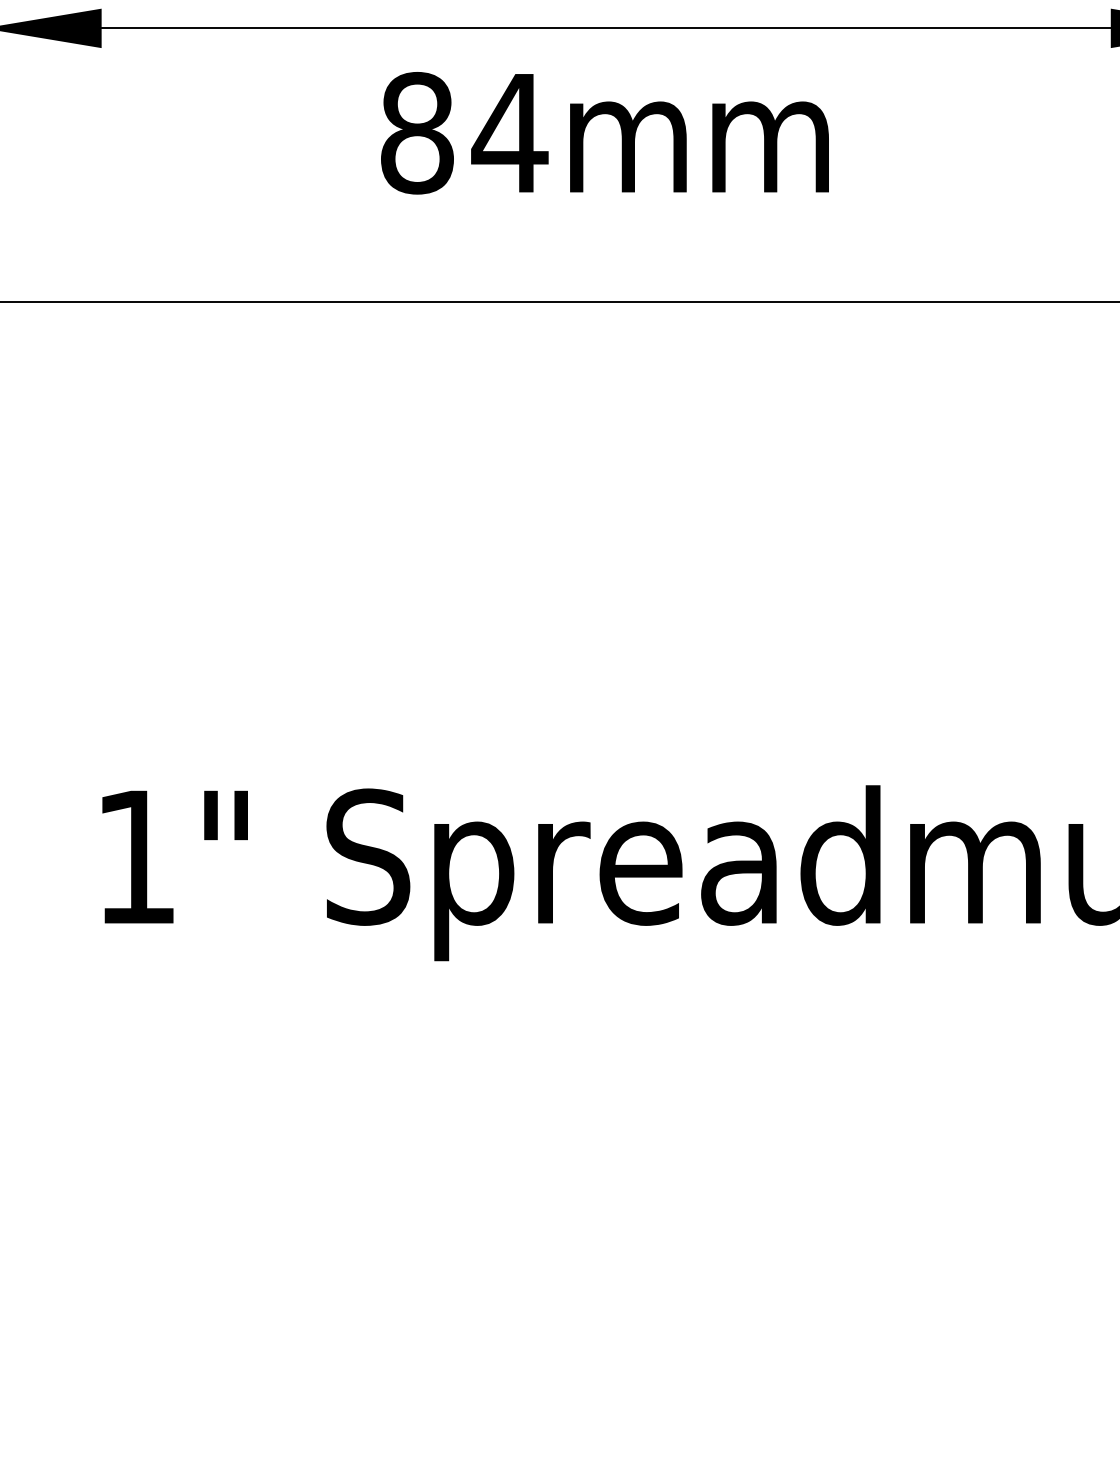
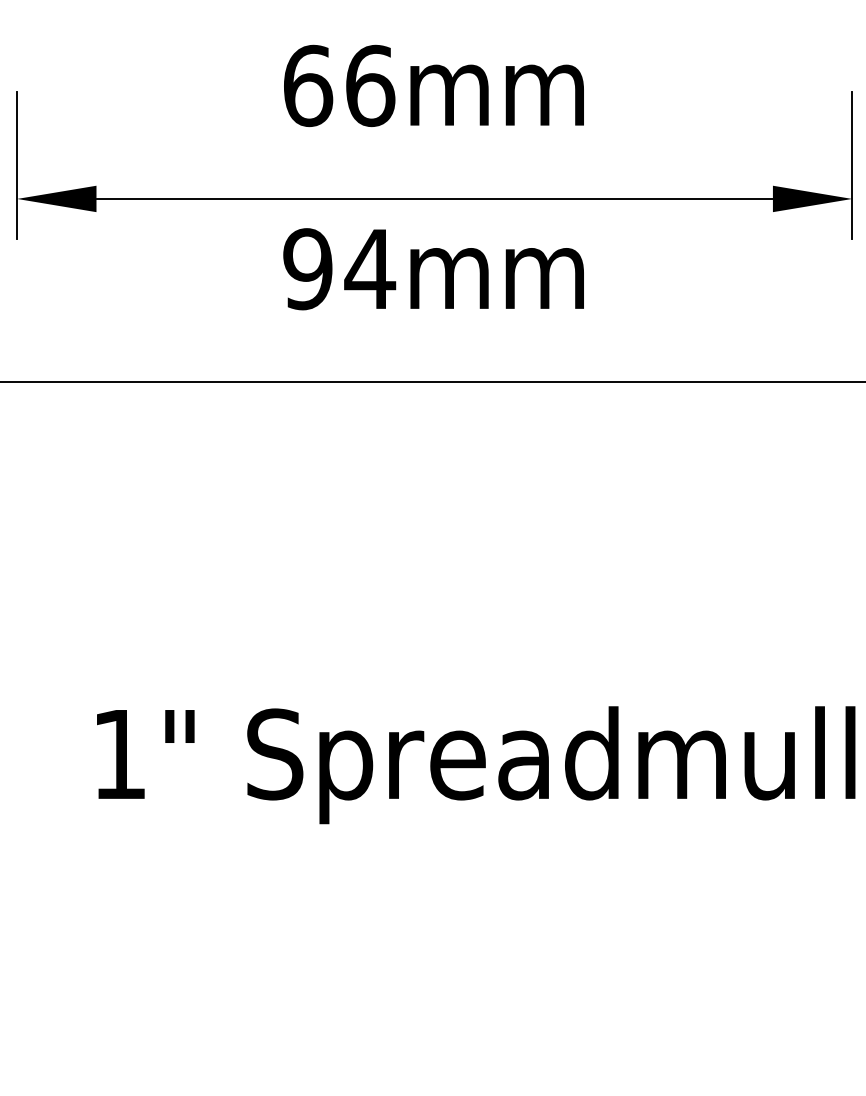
text: (416, 133) -> (307, 269), 84mm -> 94mm

